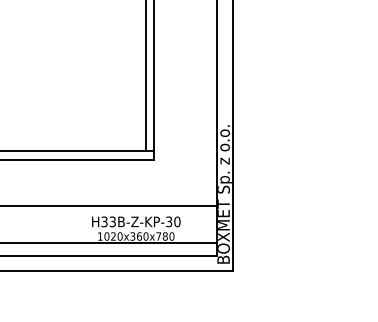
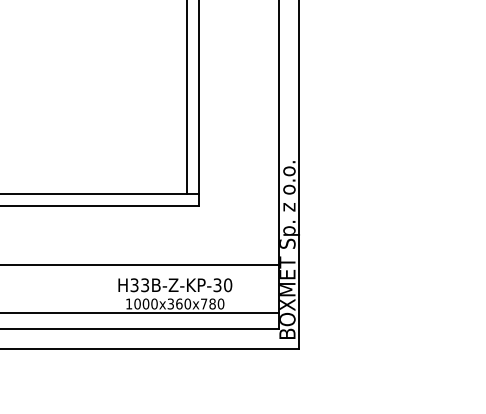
text: (113, 236) -> (145, 303), 1020x360x780 -> 1000x360x780

